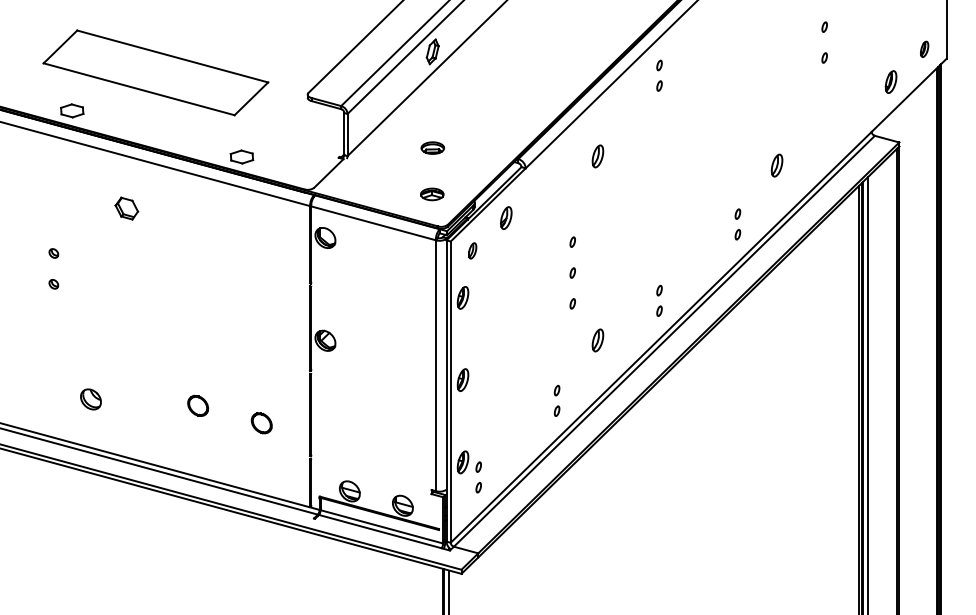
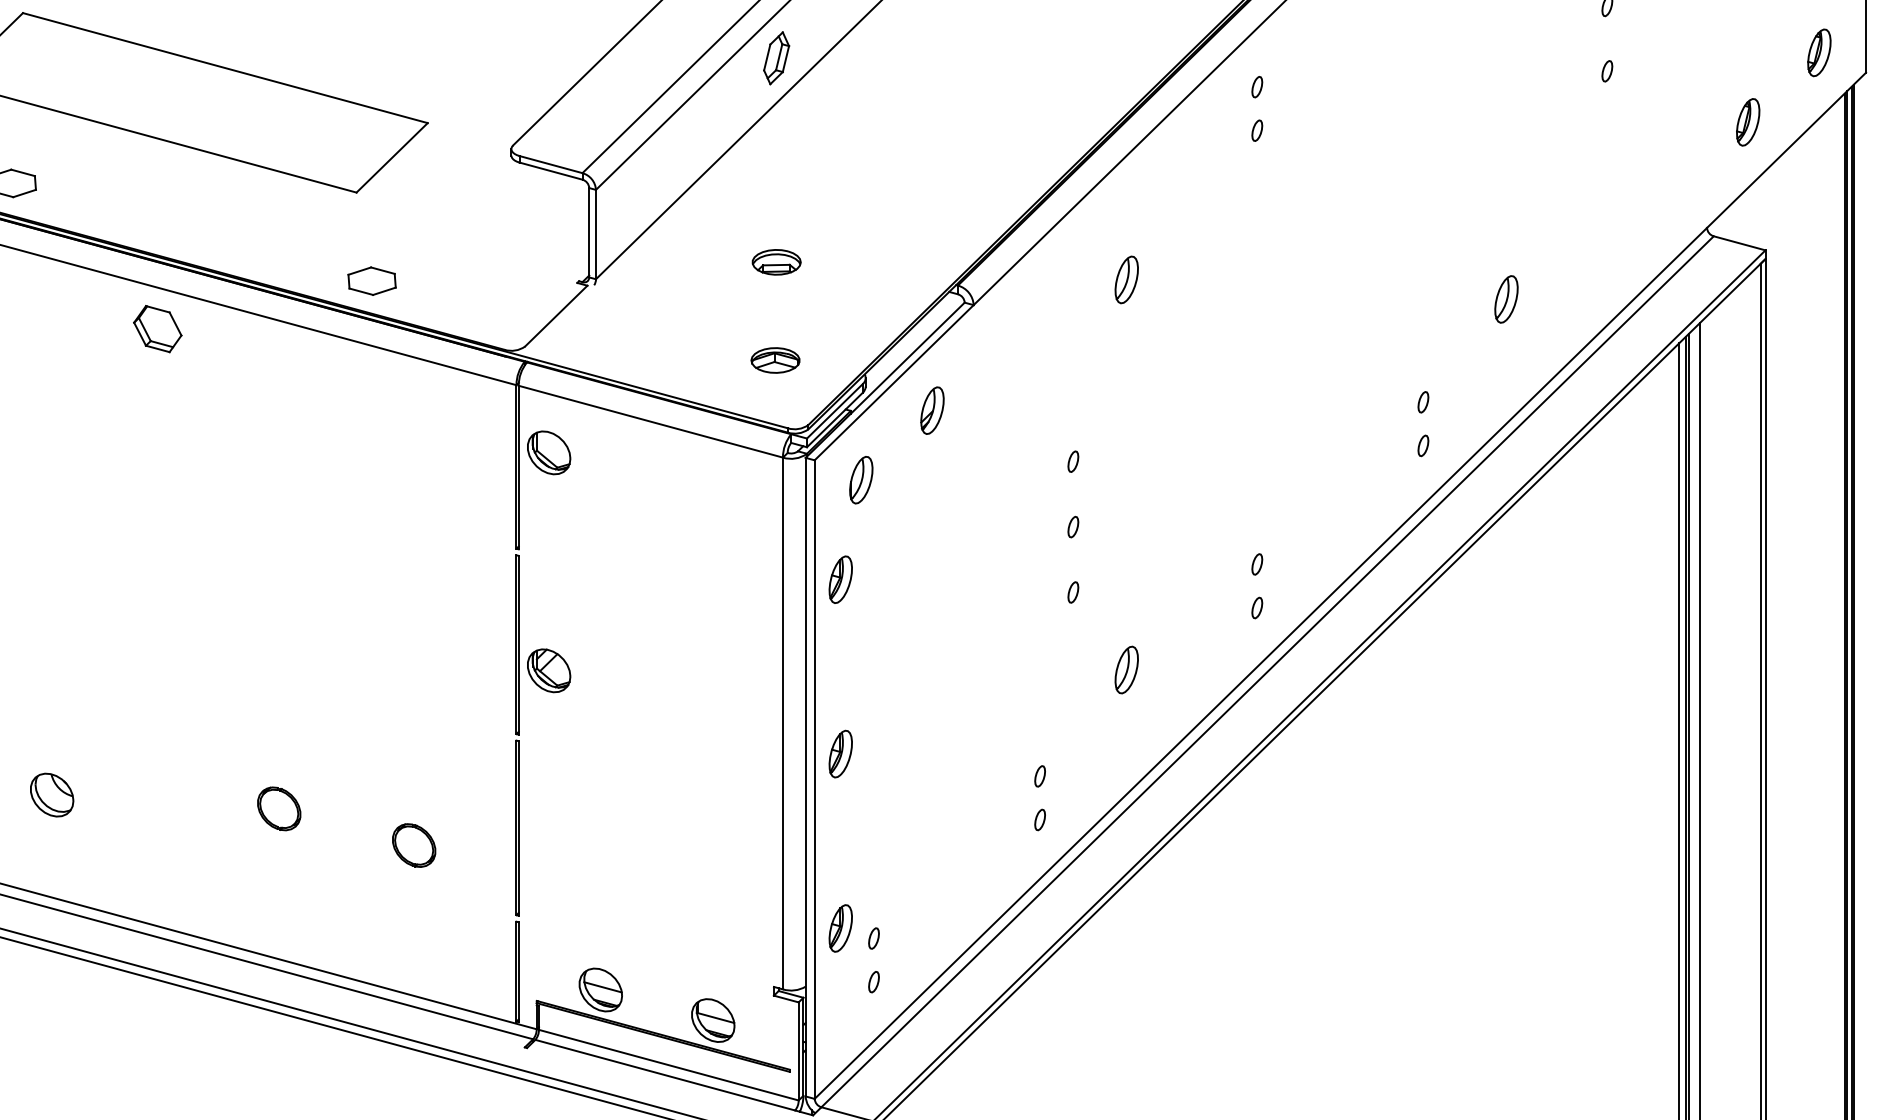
part: (924, 49) -> (1818, 53), size x1.43
part: (126, 208) -> (157, 328), moved
part: (472, 250) -> (860, 479), size x1.43

